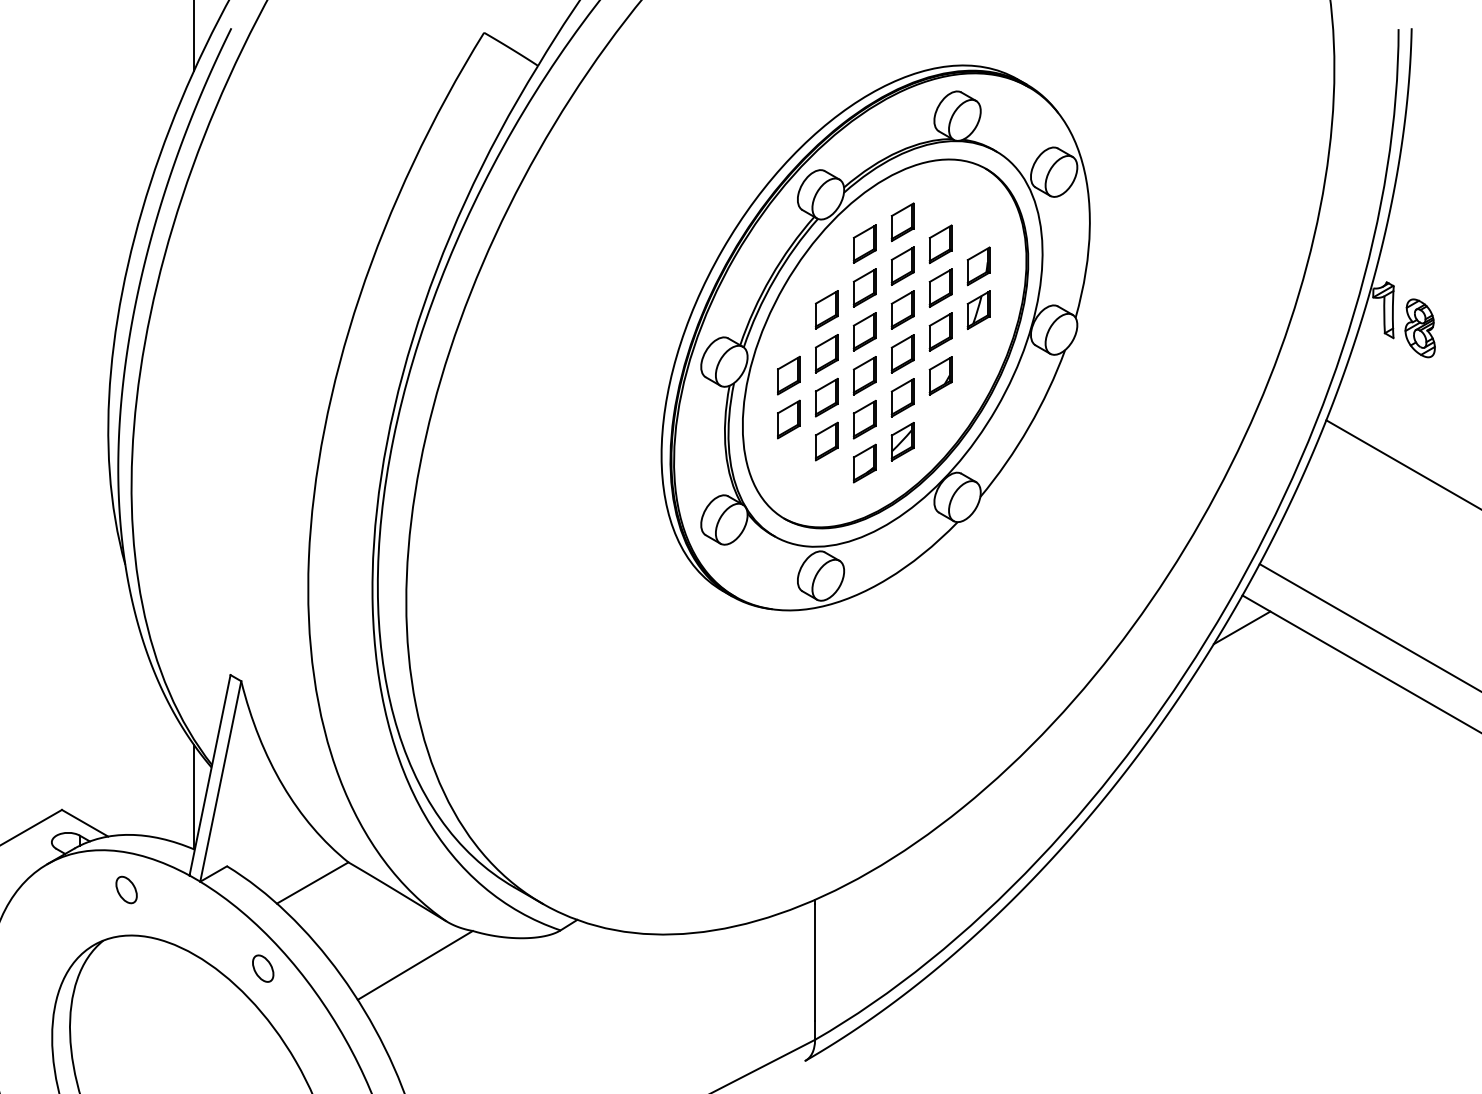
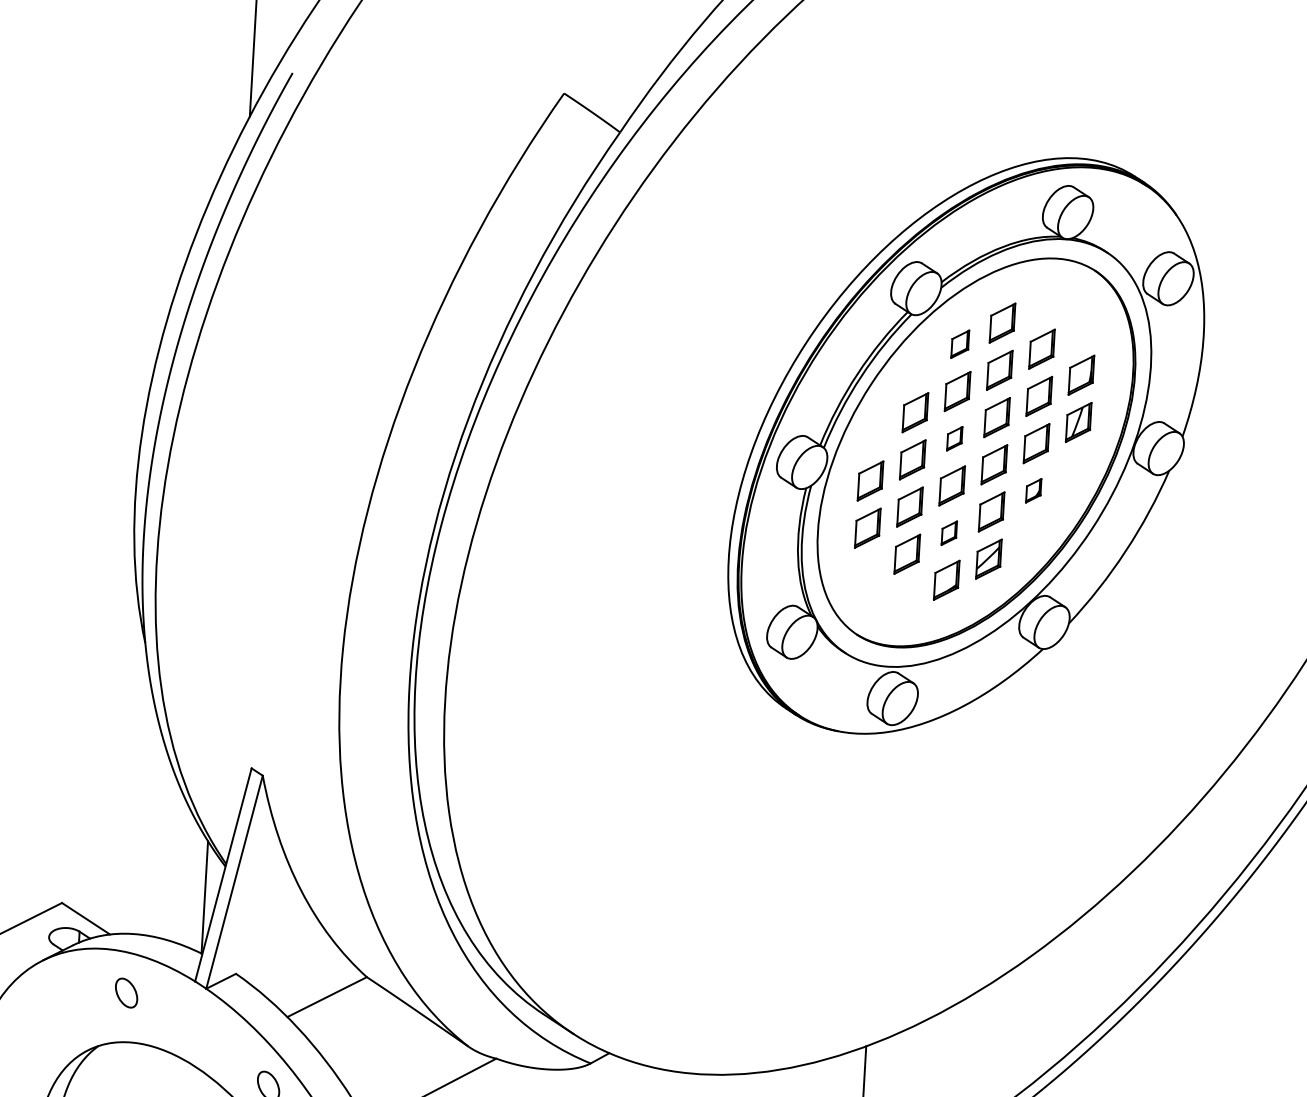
part: (864, 243) -> (960, 343), size x0.7
part: (864, 331) -> (954, 438), size x0.6
part: (940, 375) -> (1033, 490), size x0.6
part: (864, 419) -> (949, 532), size x0.6

